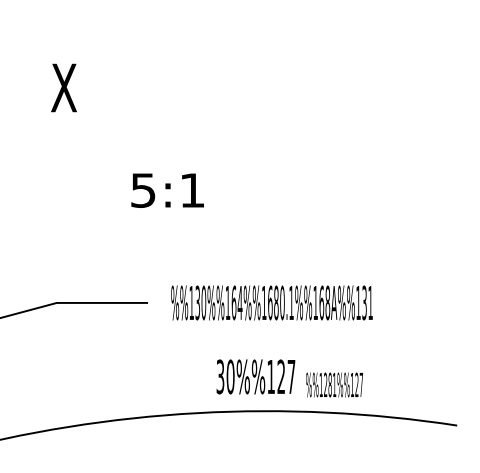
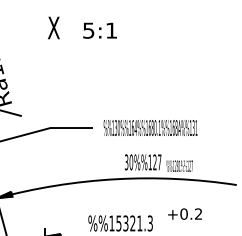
text: (166, 190) -> (99, 30), moved

